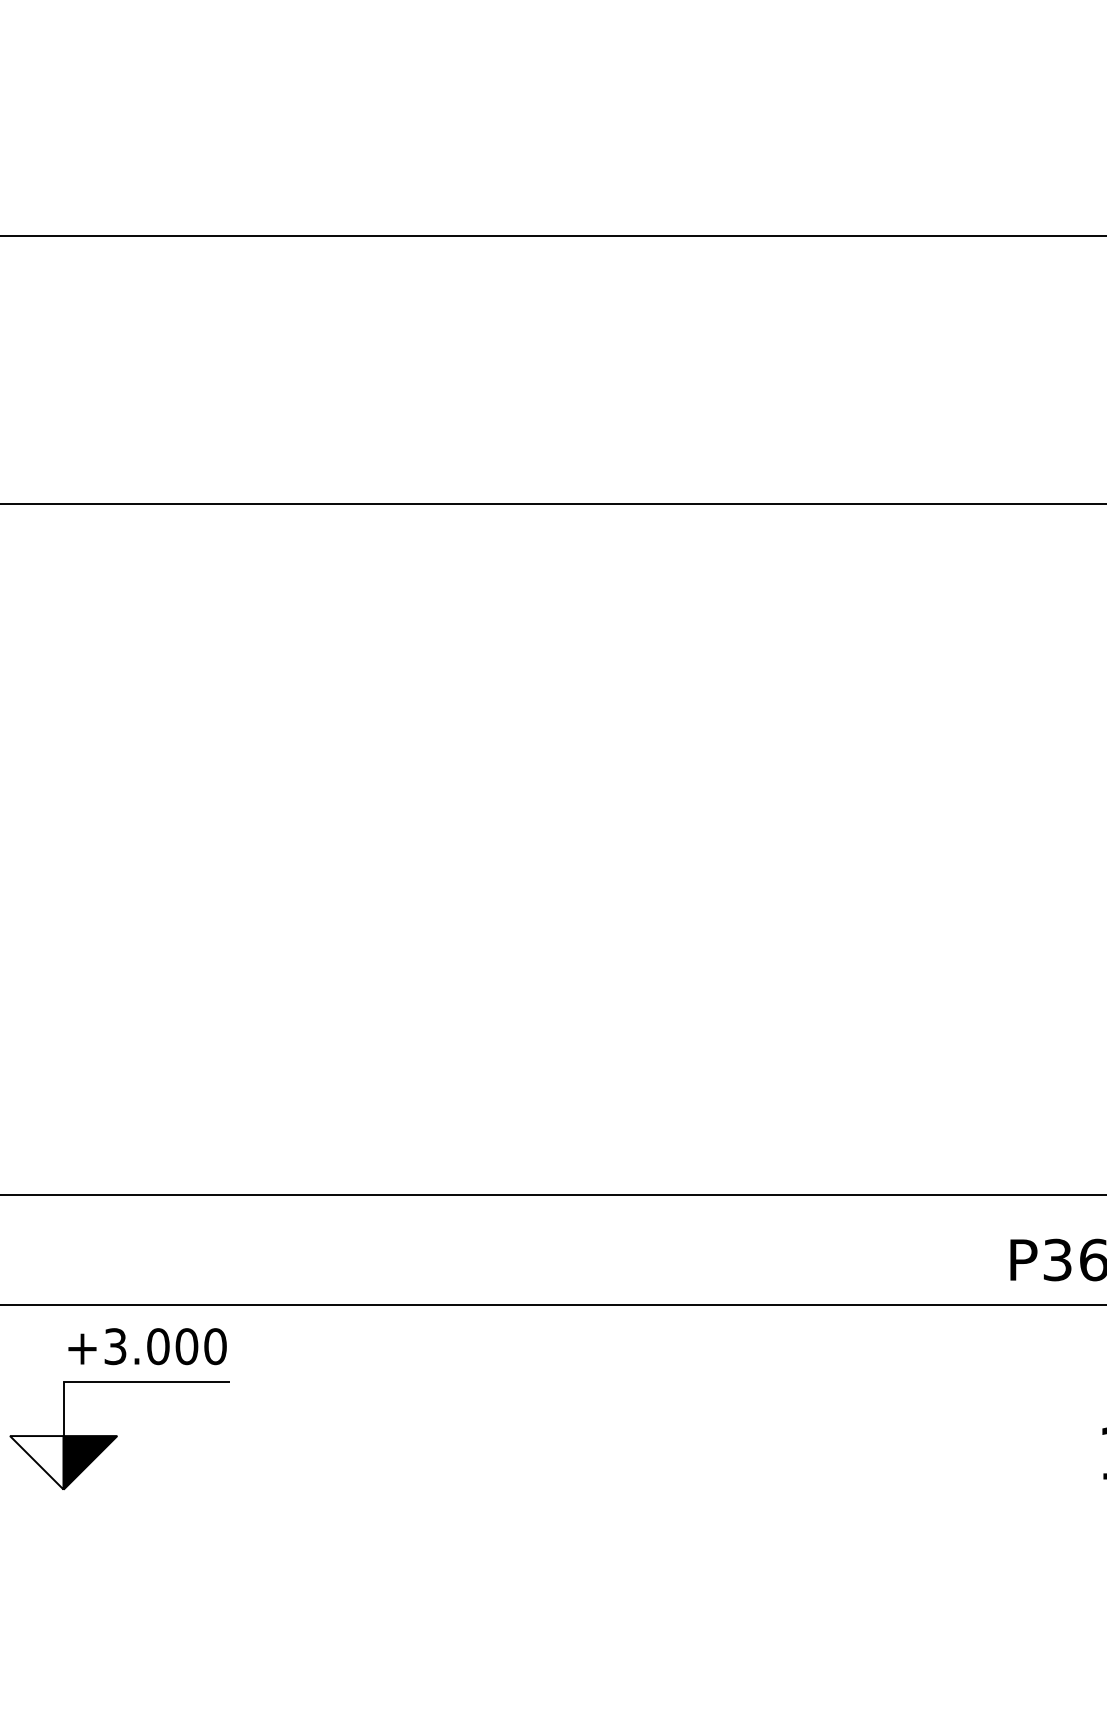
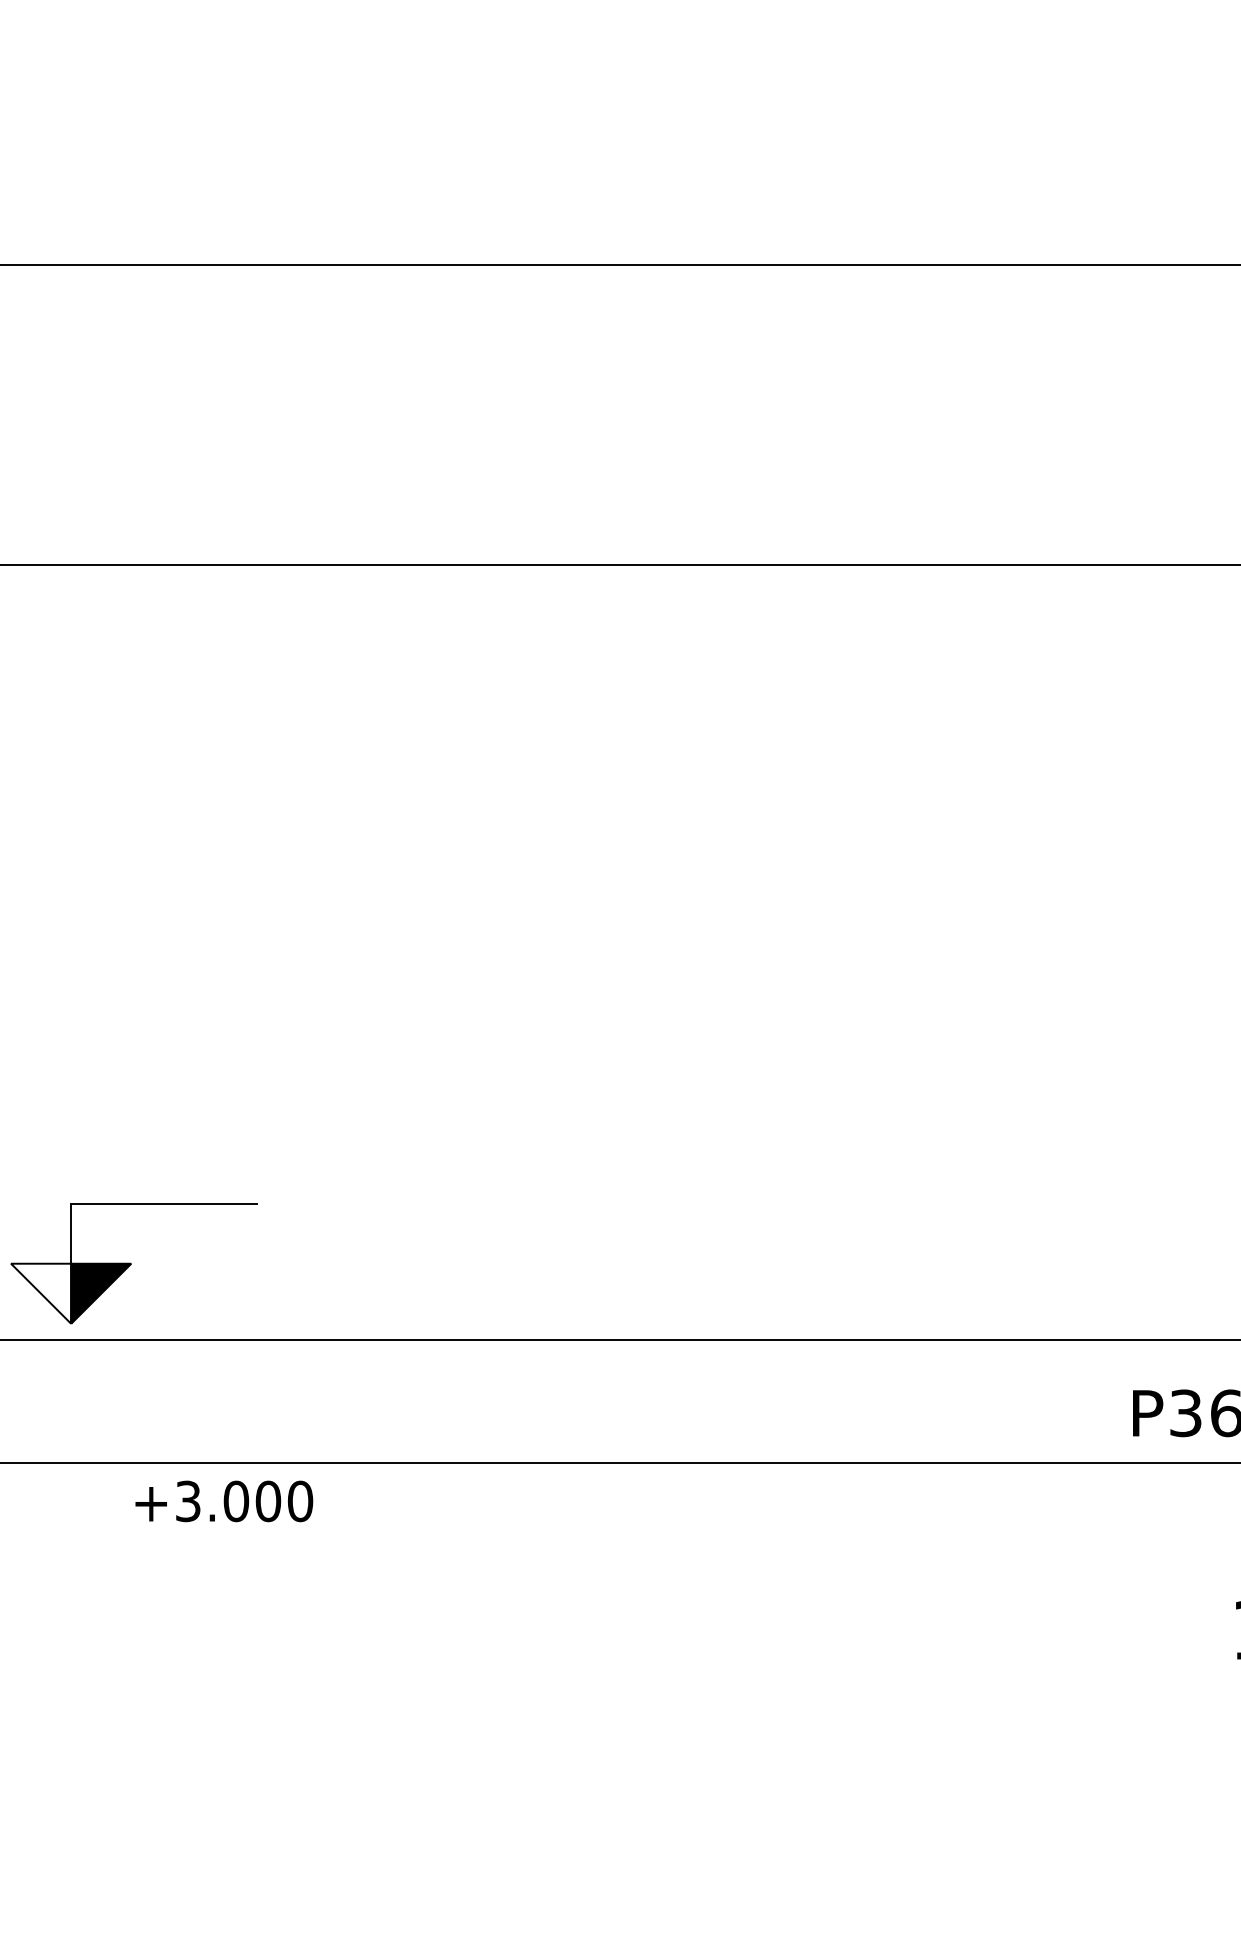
text: (147, 1346) -> (224, 1501), moved
part: (119, 1435) -> (133, 1263), moved

